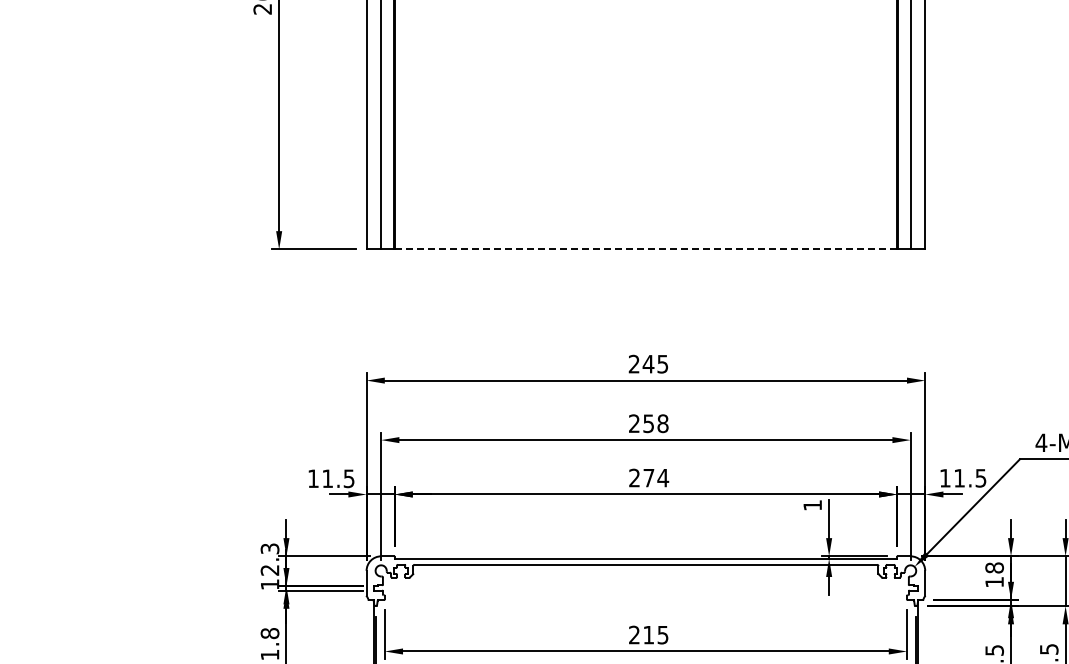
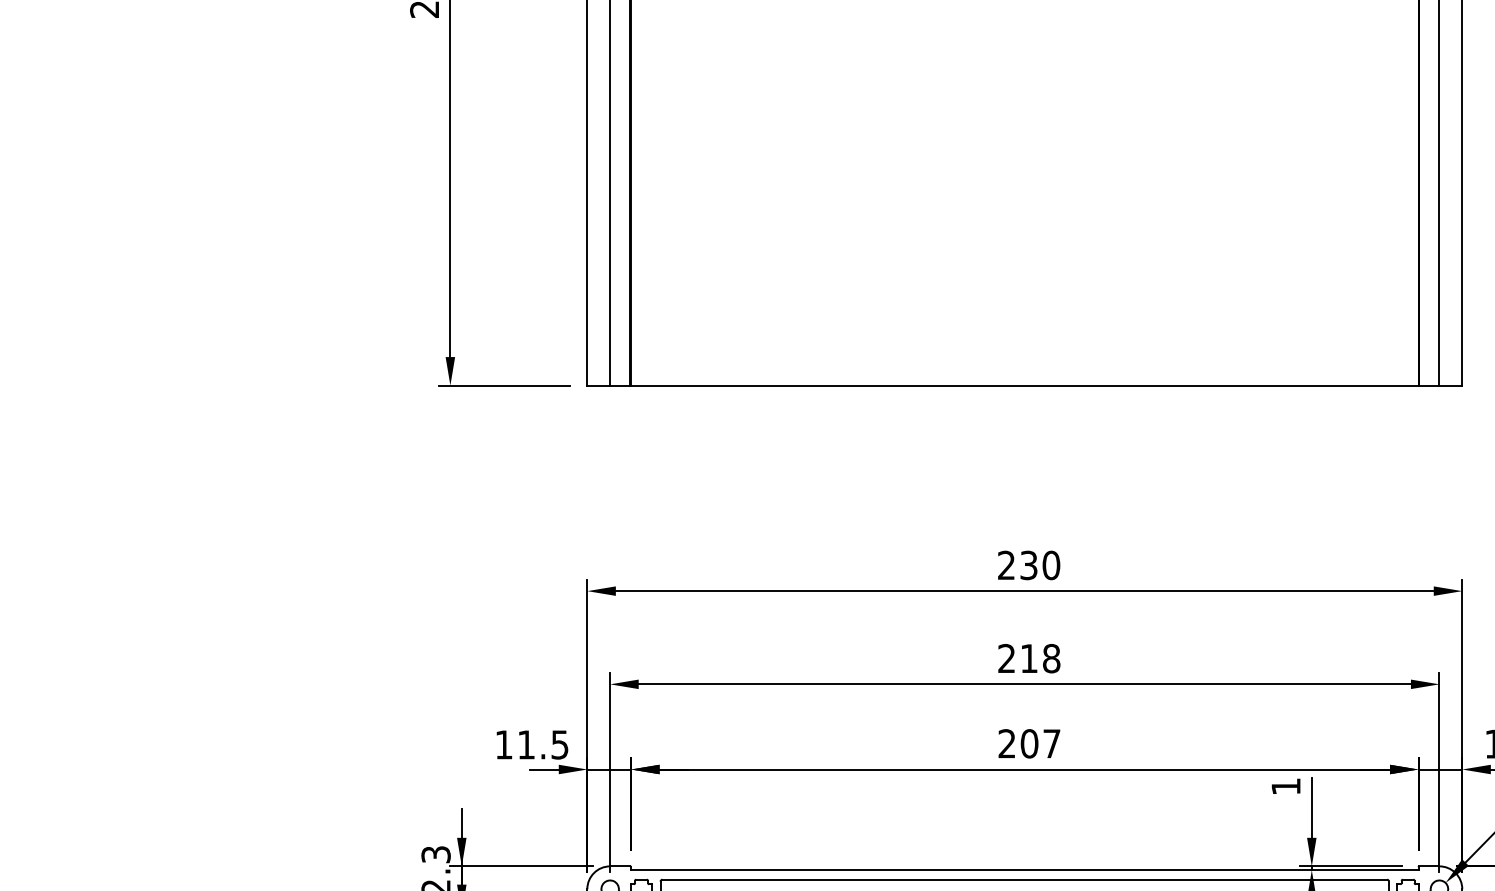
line: (645, 249) -> (1024, 385), dashed -> solid
text: (655, 363) -> (1039, 564), 245 -> 230
text: (648, 423) -> (1028, 658), 258 -> 218
text: (656, 477) -> (1041, 742), 274 -> 207

